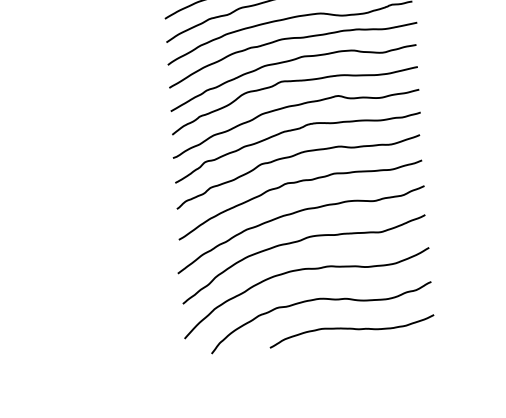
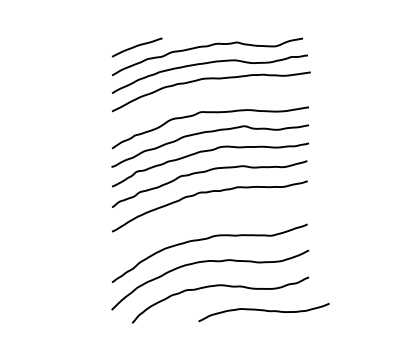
curve: (288, 62) -> (207, 97), removed
curve: (294, 214) -> (204, 217), removed
curve: (351, 330) -> (263, 311), moved

